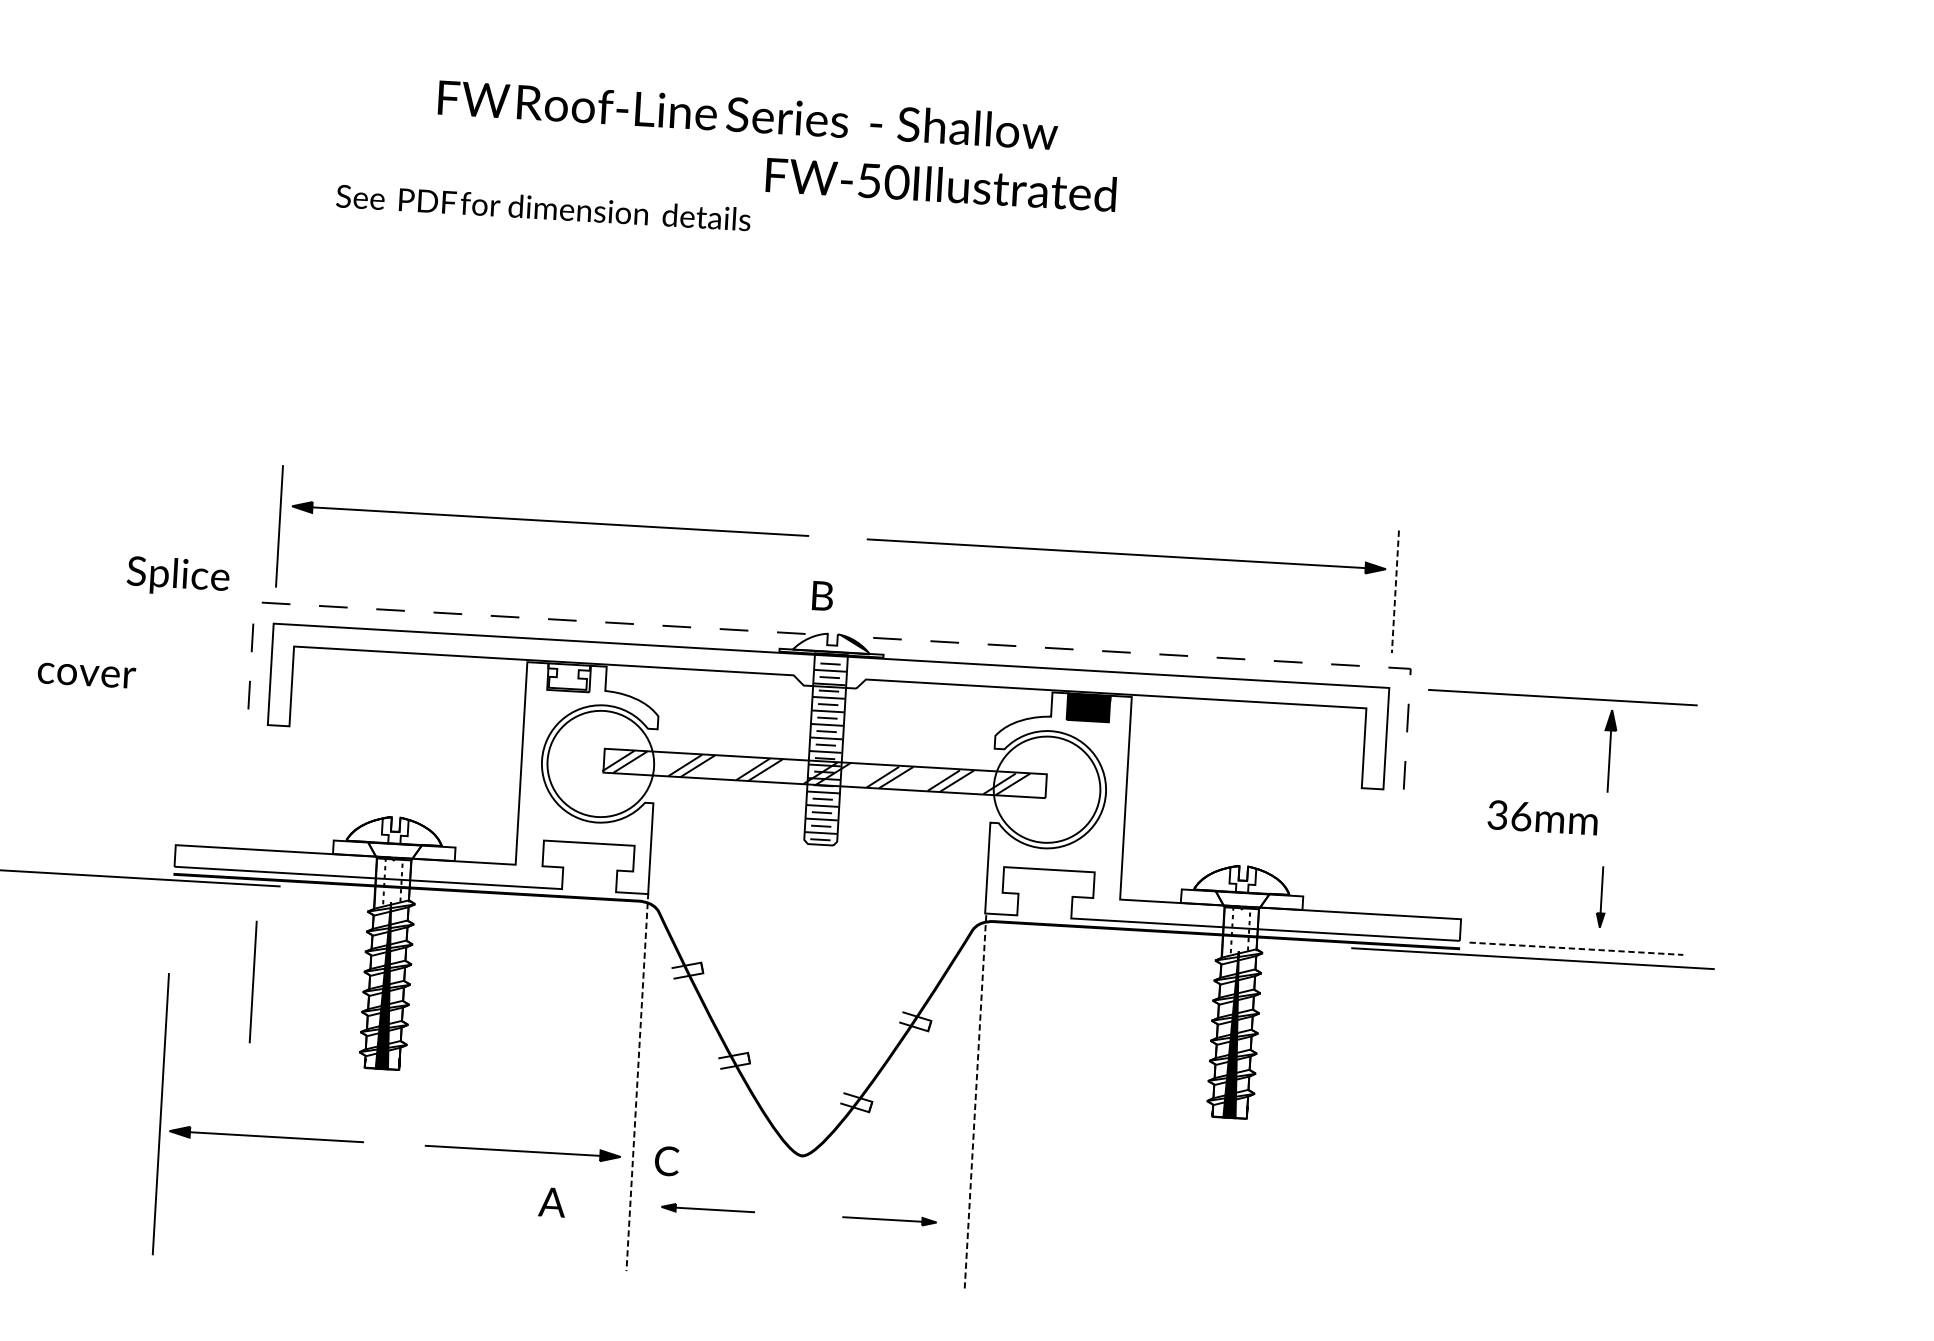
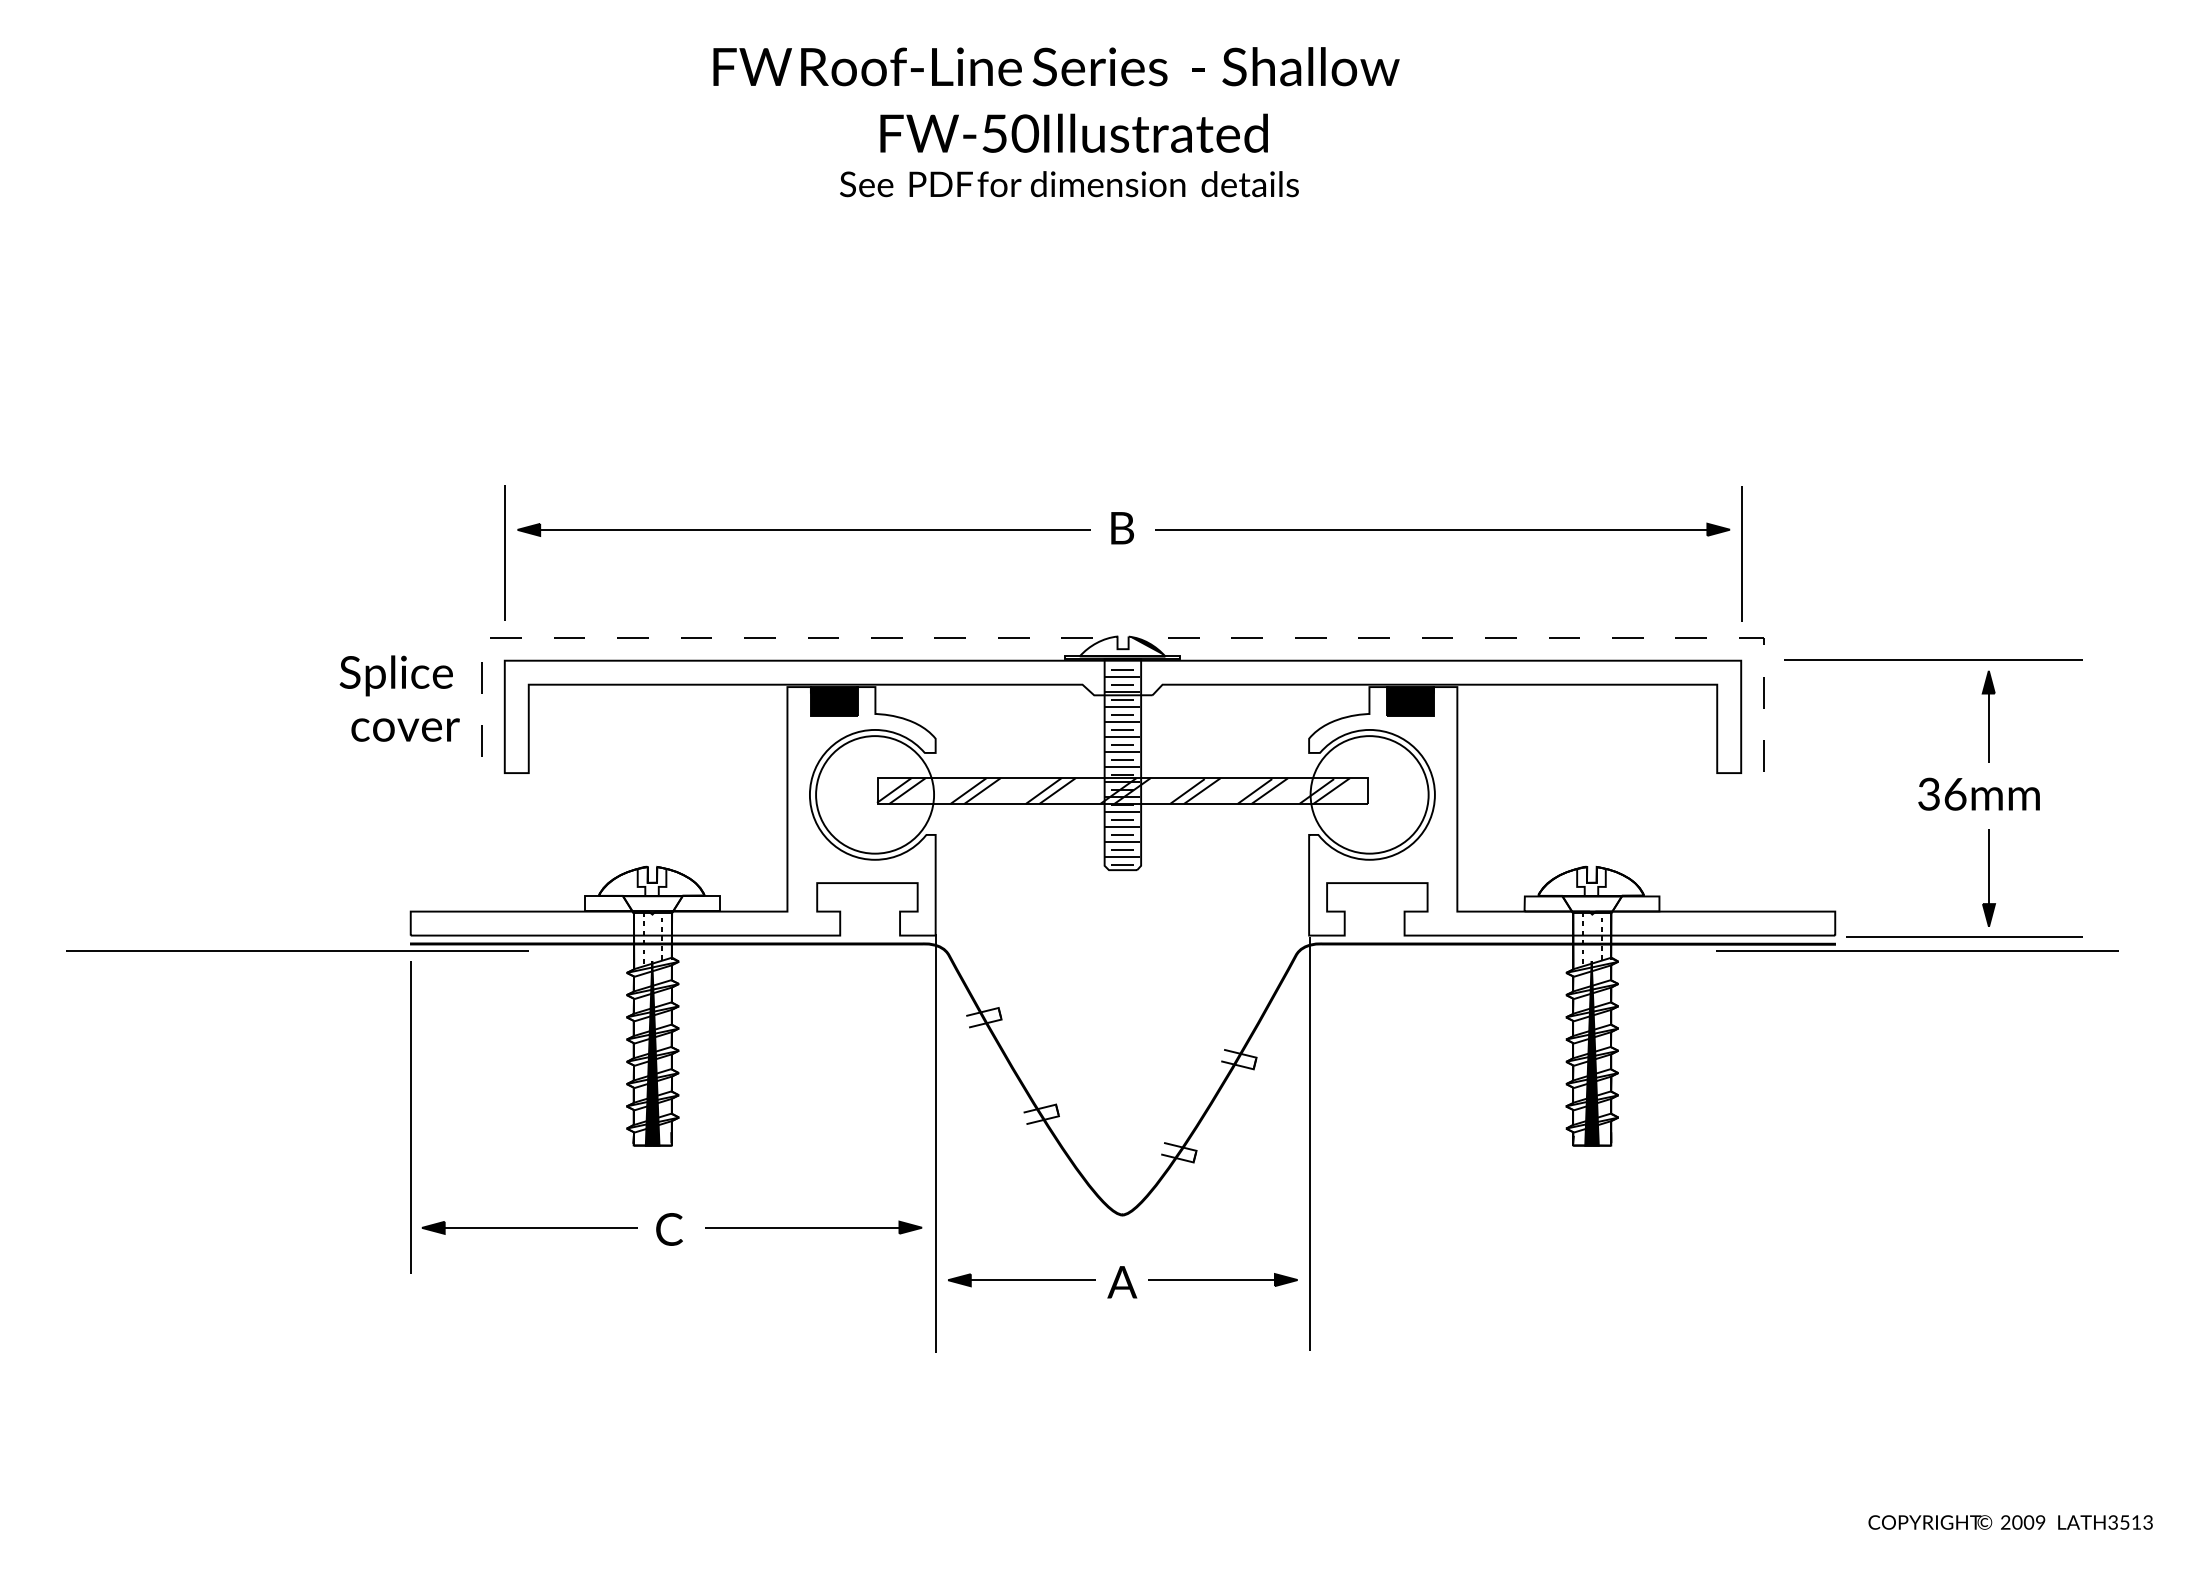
text: (748, 114) -> (1056, 66), moved
text: (940, 183) -> (1073, 132), moved
text: (543, 208) -> (1069, 184), moved
text: (177, 576) -> (395, 675), moved
line: (1395, 592) -> (1741, 554), dashed -> solid
text: (822, 596) -> (1122, 528), moved
text: (86, 675) -> (405, 729), moved
fill: (569, 677) -> (834, 701), added
text: (1542, 817) -> (1978, 793), moved
part: (1601, 896) -> (1988, 877), size x1.43
line: (1576, 948) -> (1964, 936), dashed -> solid
line: (252, 981) -> (504, 1057), removed
line: (637, 1081) -> (935, 1143), dashed -> solid
line: (975, 1102) -> (1310, 1144), dashed -> solid
line: (160, 1113) -> (410, 1117), moved
text: (667, 1161) -> (669, 1229), moved
text: (552, 1202) -> (1122, 1282), moved
part: (707, 1209) -> (1021, 1280), size x1.43
part: (889, 1219) -> (1222, 1279), size x1.43

